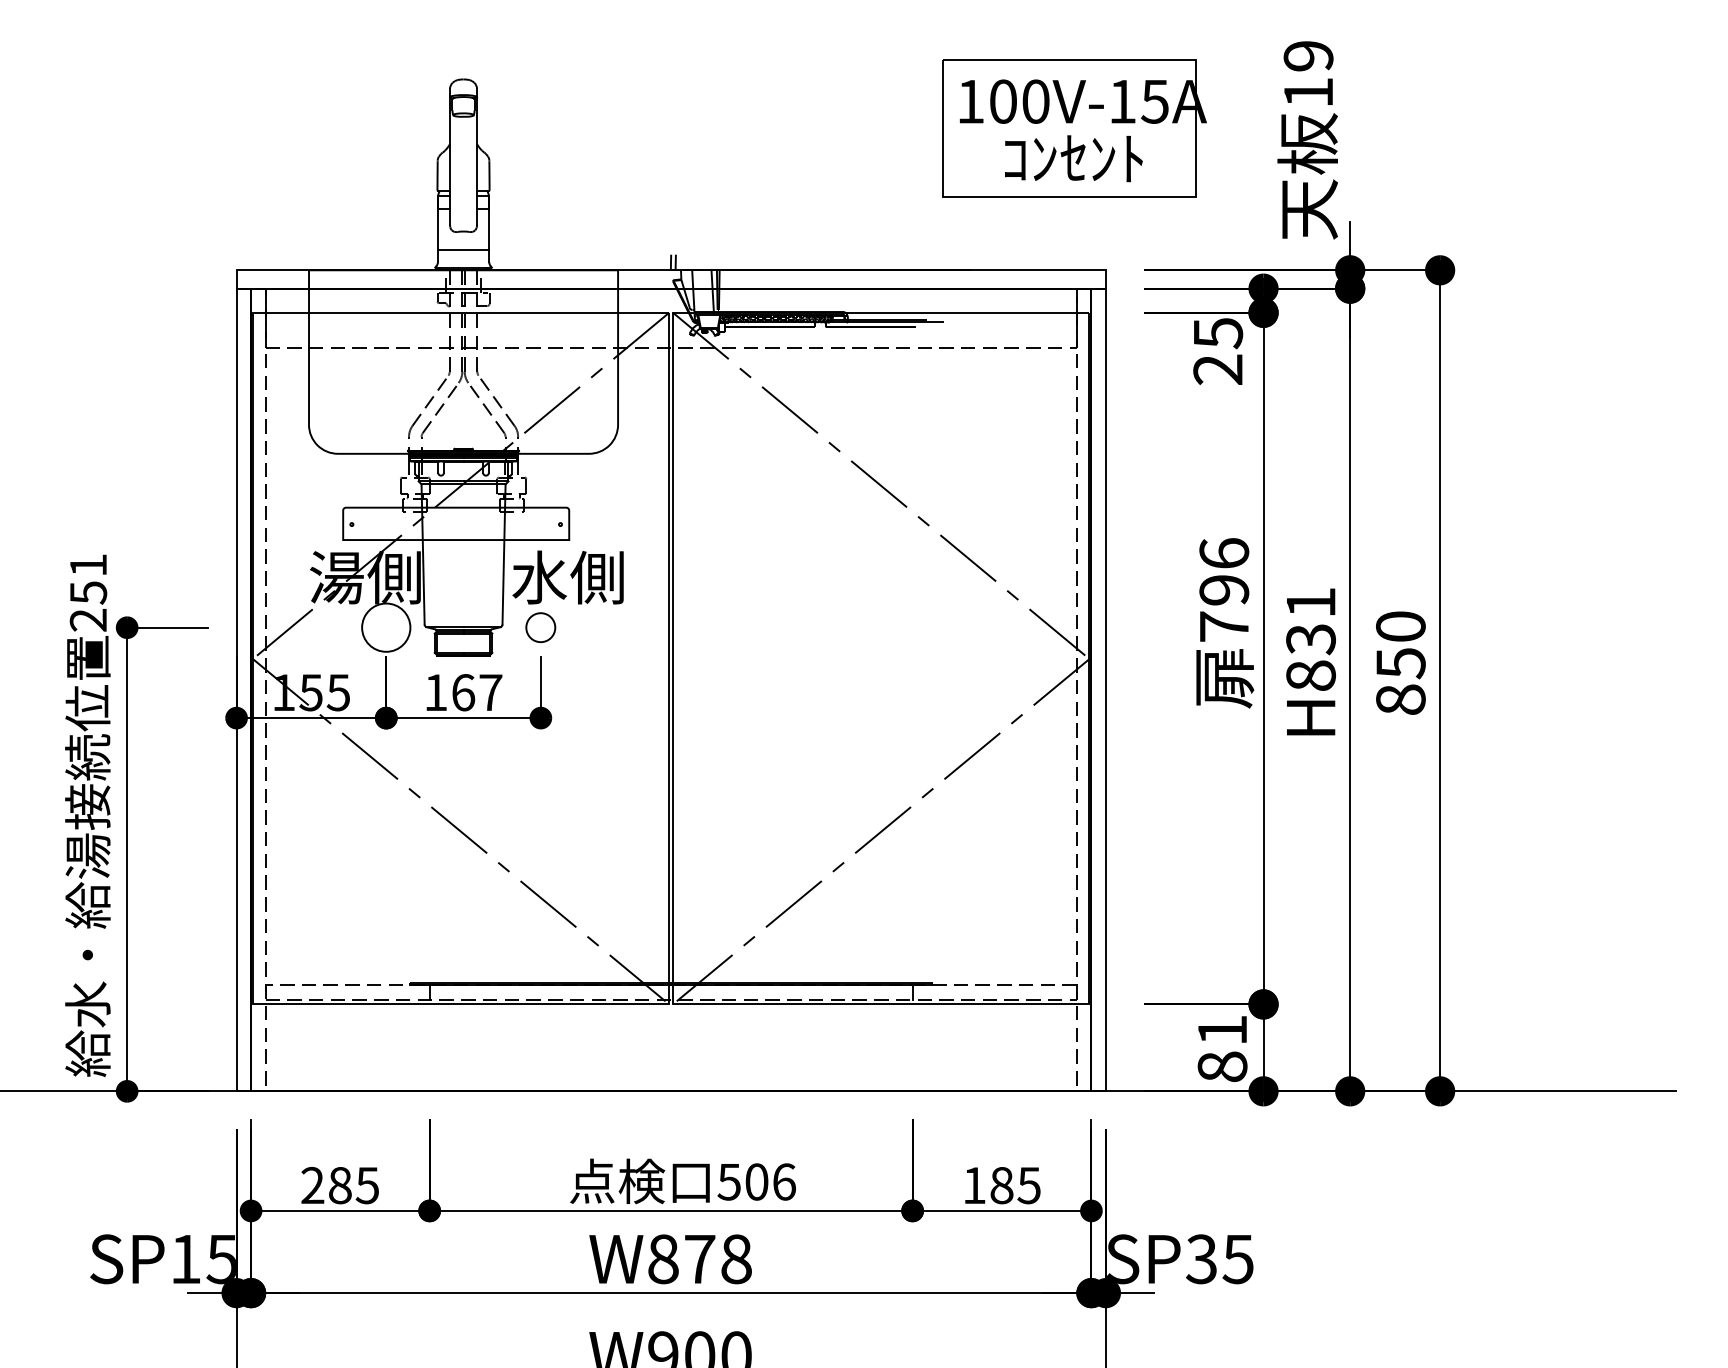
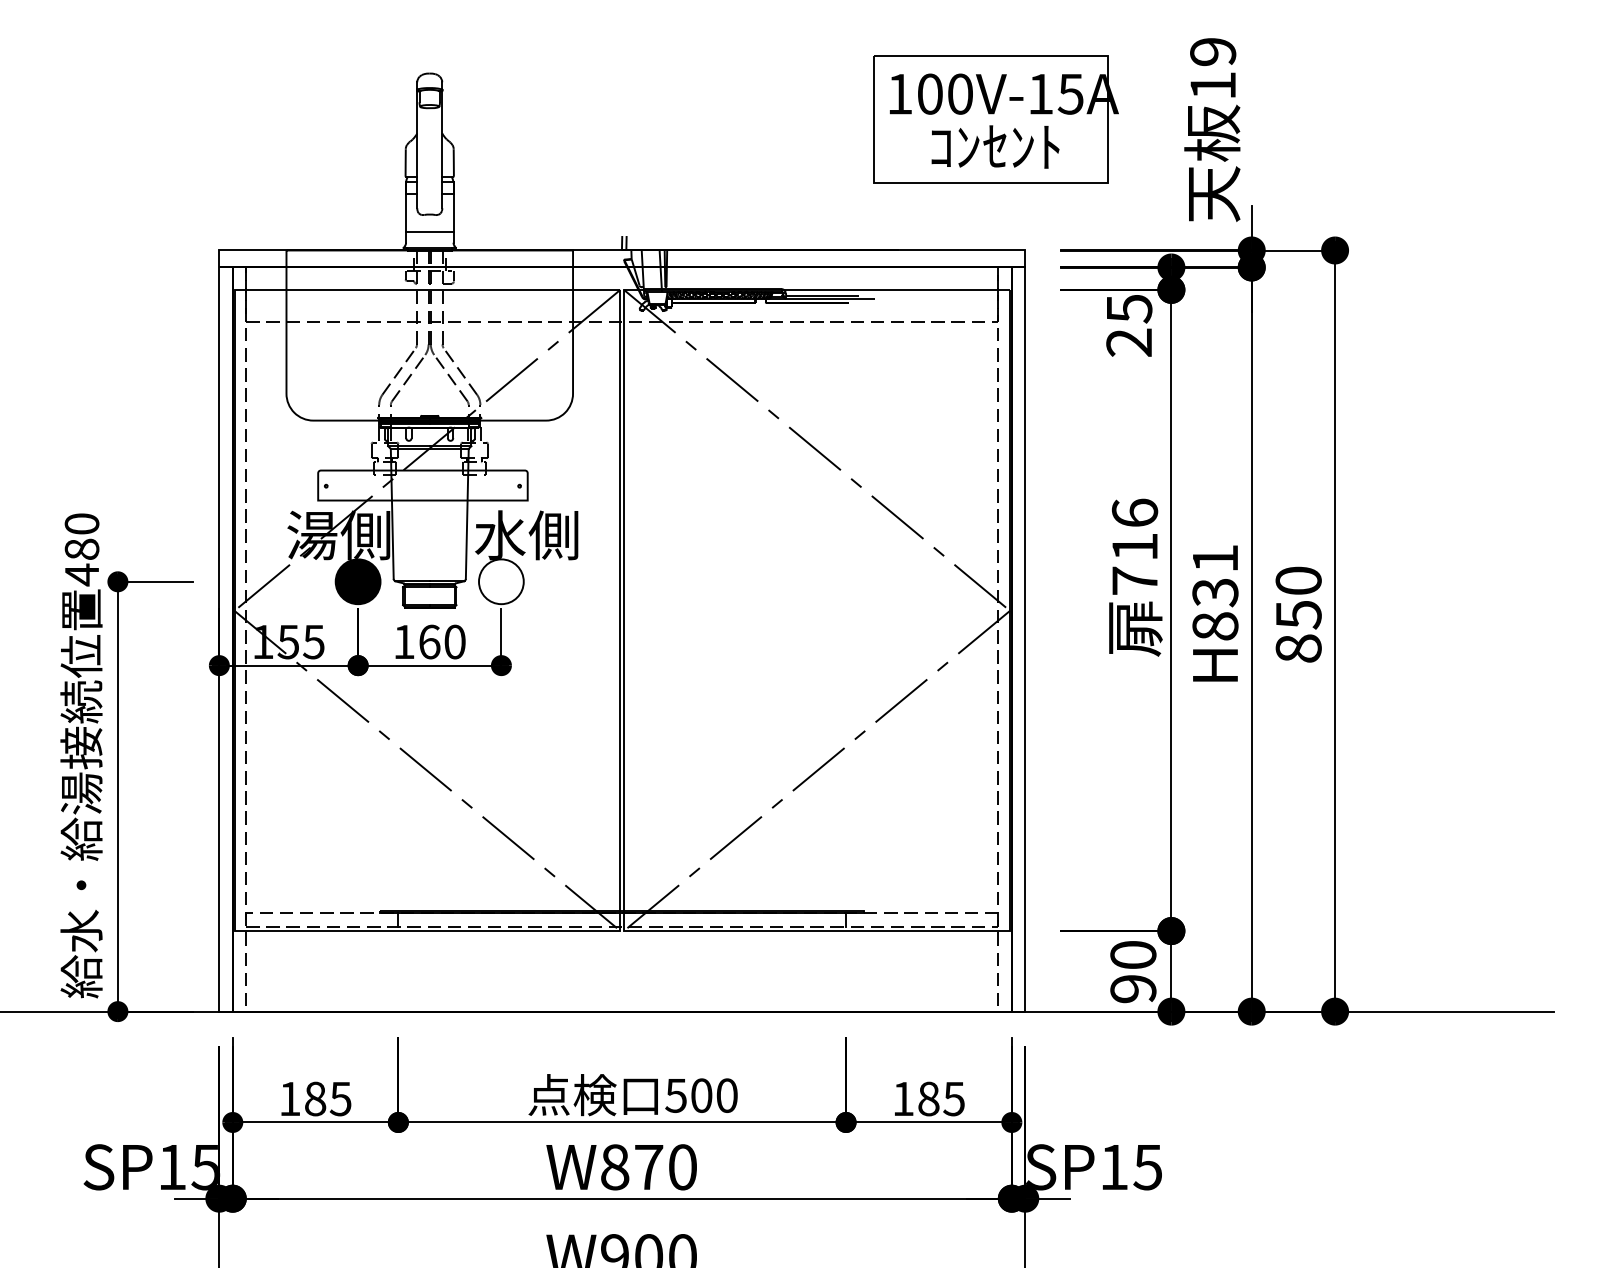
text: (1223, 590) -> (1134, 547), 796 -> 716
text: (87, 592) -> (81, 549), 251 -> 480
fill: (385, 627) -> (357, 581), added
circle: (540, 627) -> (501, 581), size x1.67
text: (490, 692) -> (454, 641), 167 -> 160
text: (1222, 1049) -> (1133, 972), 81 -> 90
text: (783, 1181) -> (726, 1095), 506 -> 500
text: (312, 1185) -> (289, 1098), 285 -> 185
text: (737, 1259) -> (683, 1167), W878 -> W870
text: (1201, 1259) -> (1113, 1167), SP35 -> SP15

